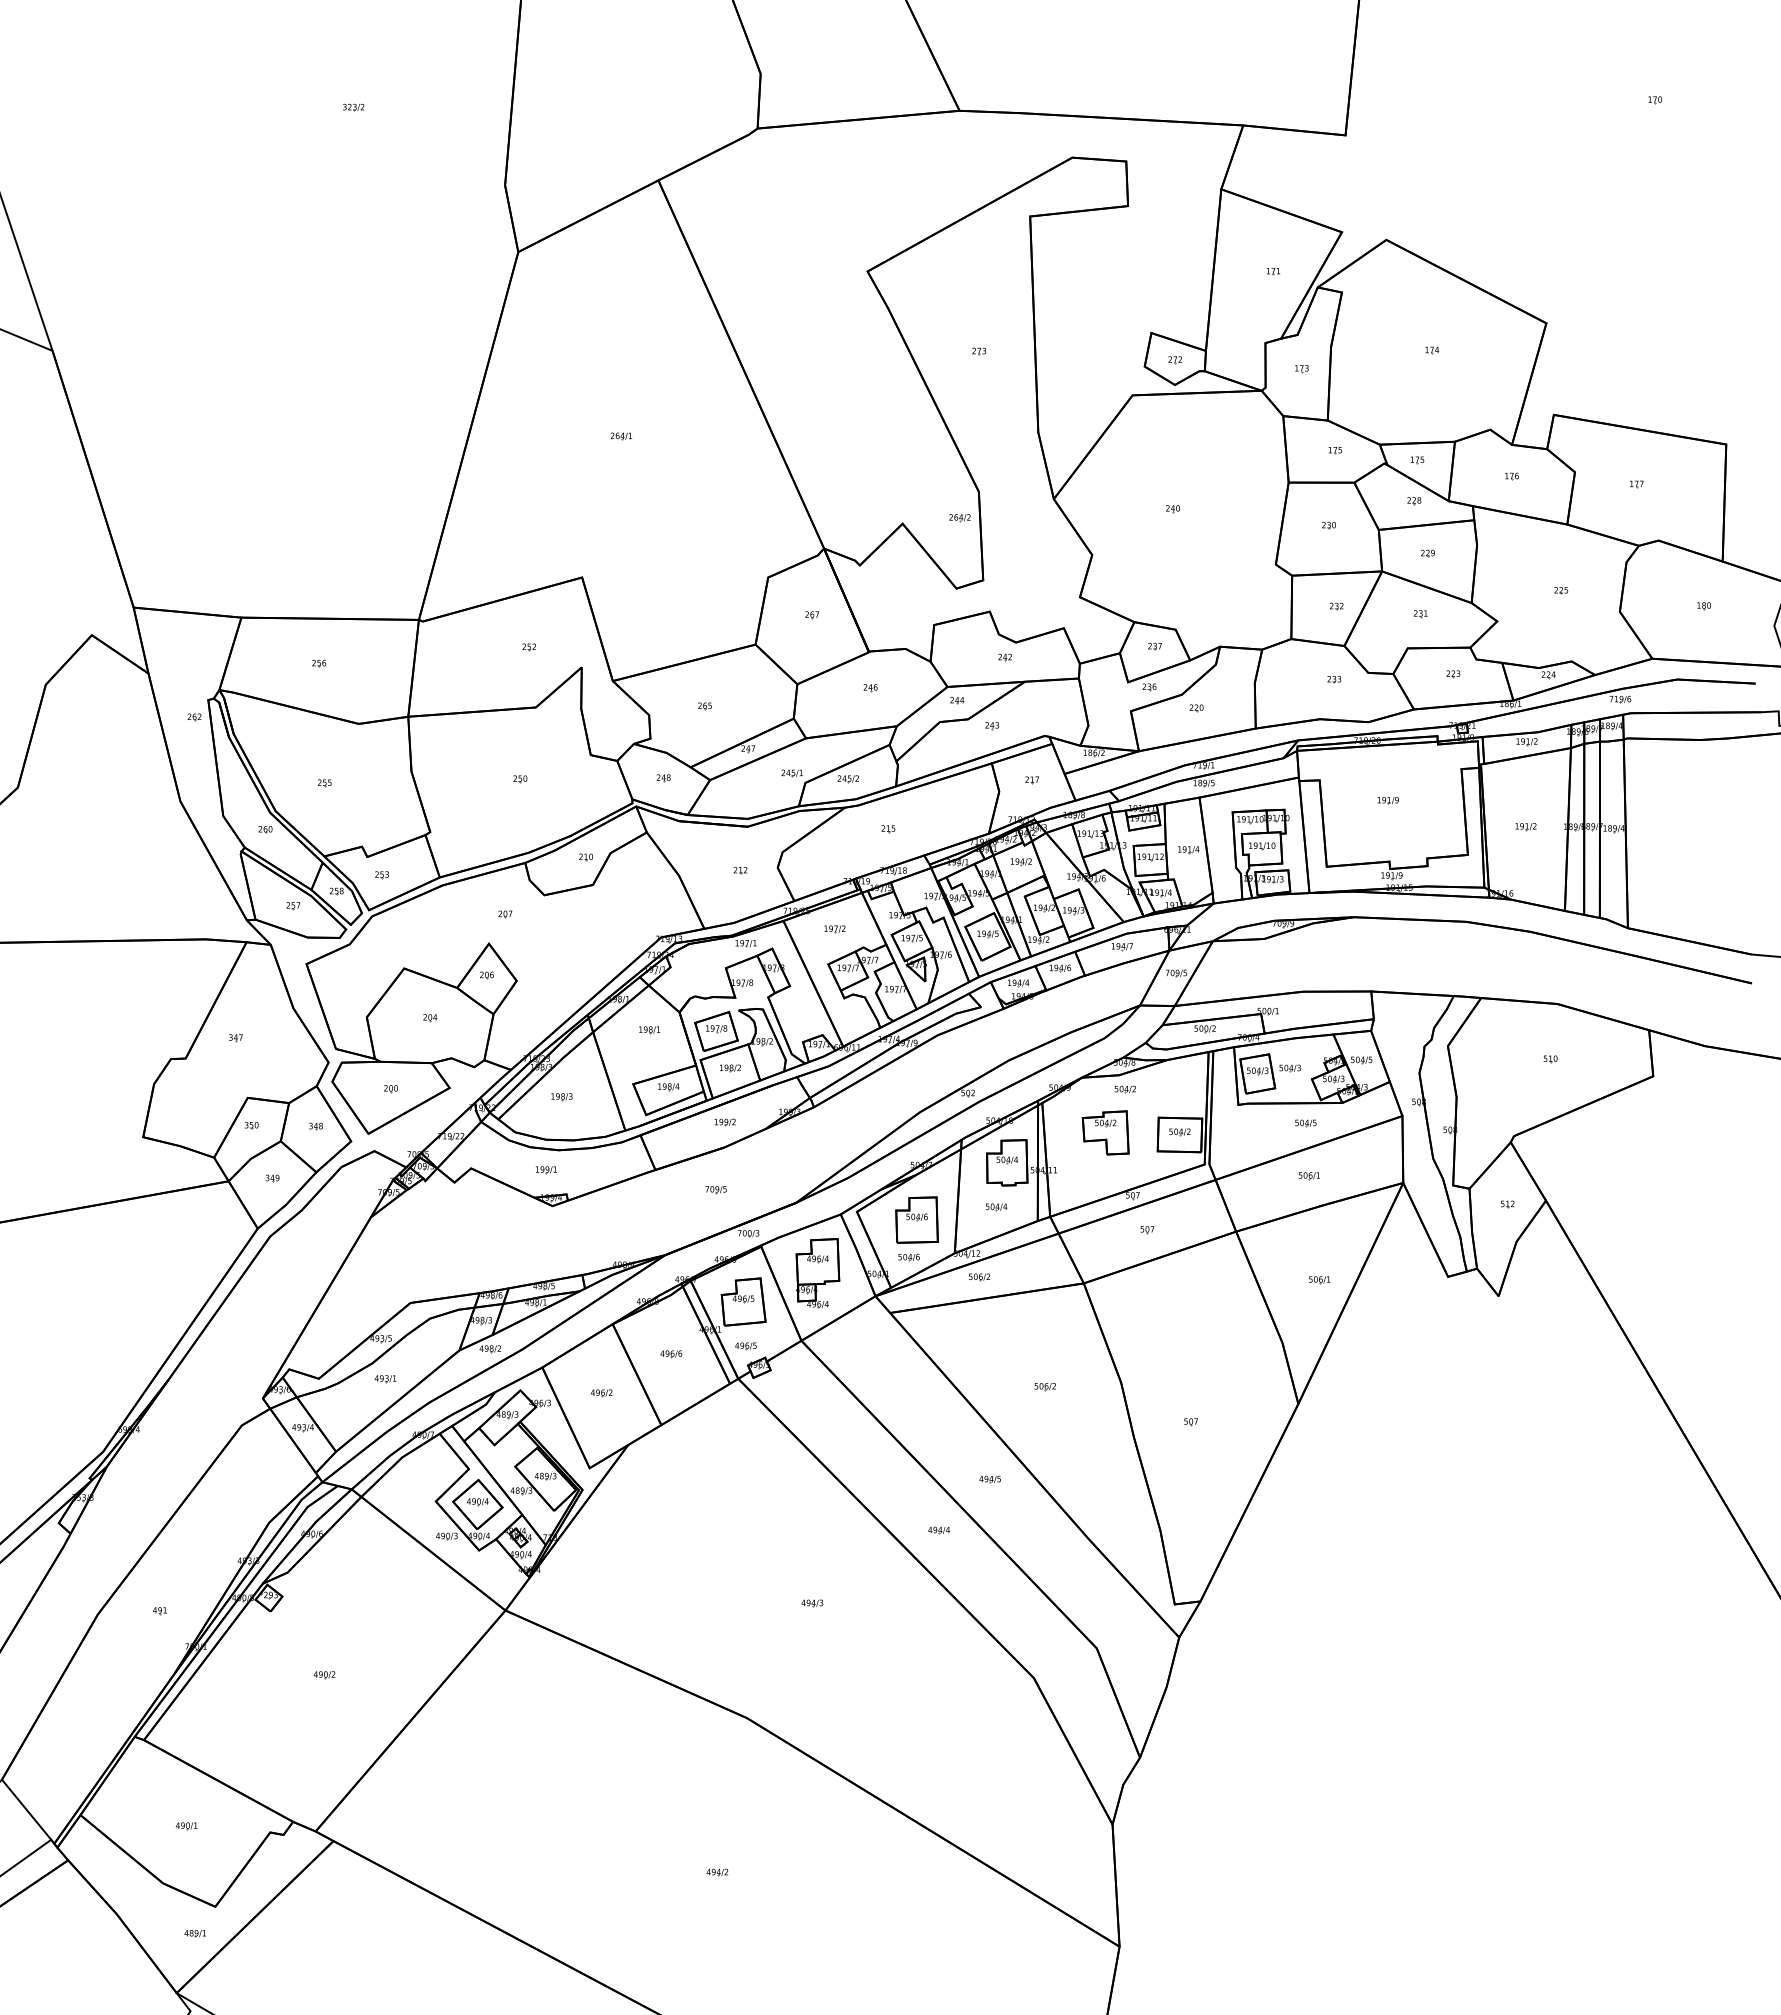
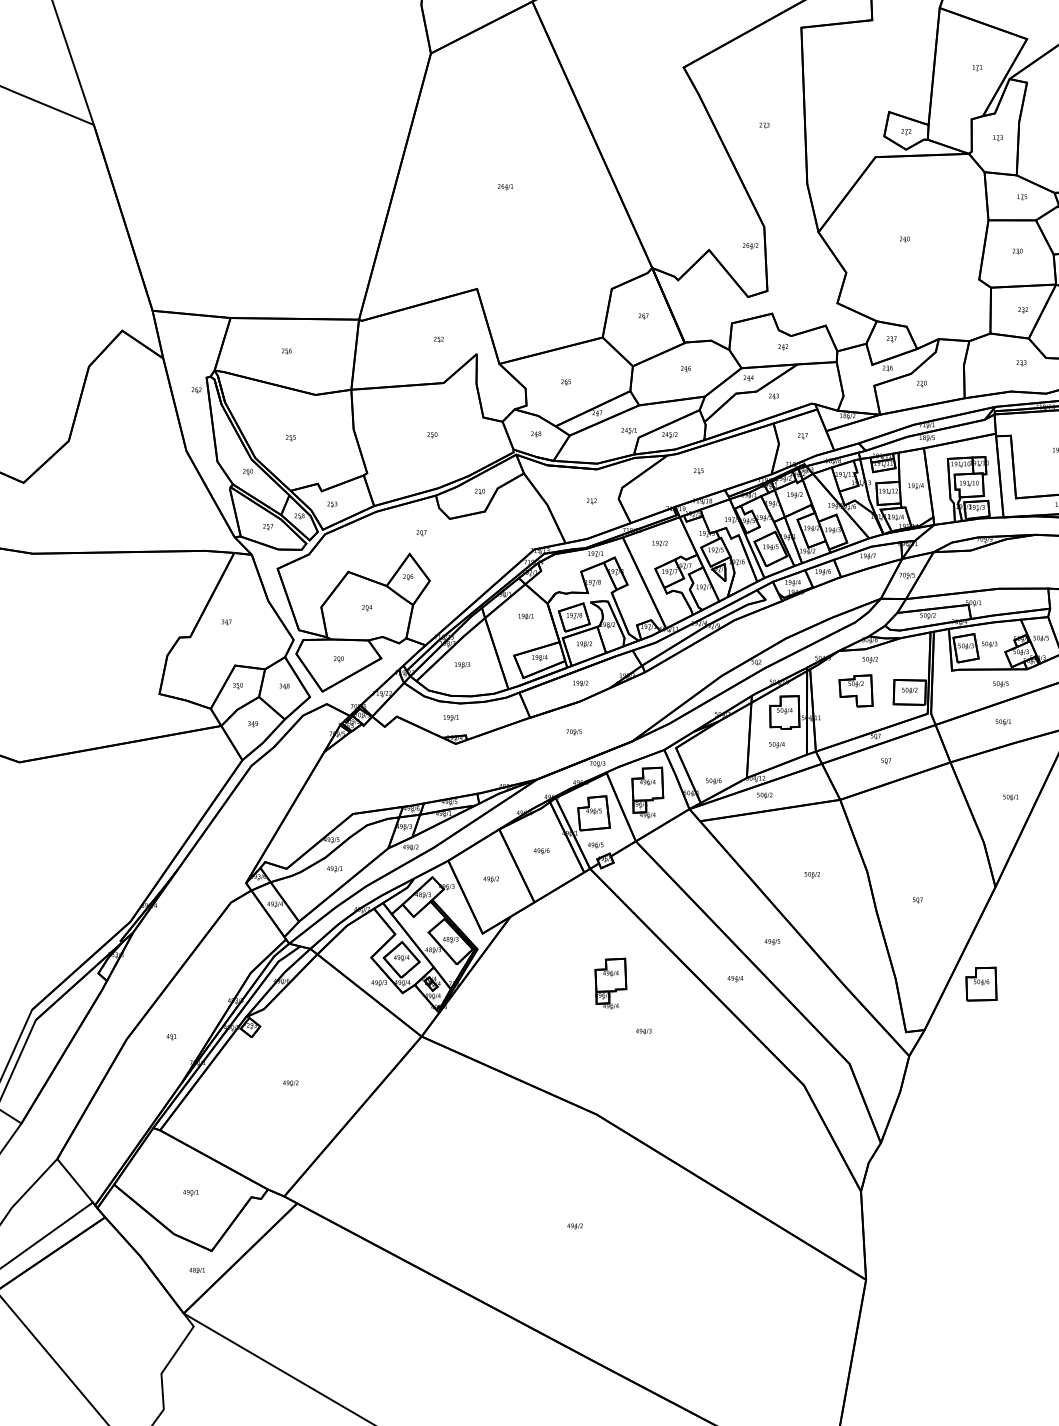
part: (916, 1219) -> (981, 983), moved
part: (766, 1537) -> (610, 983), added

